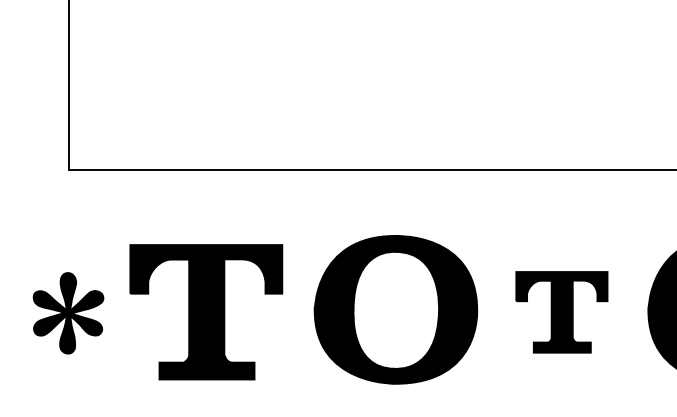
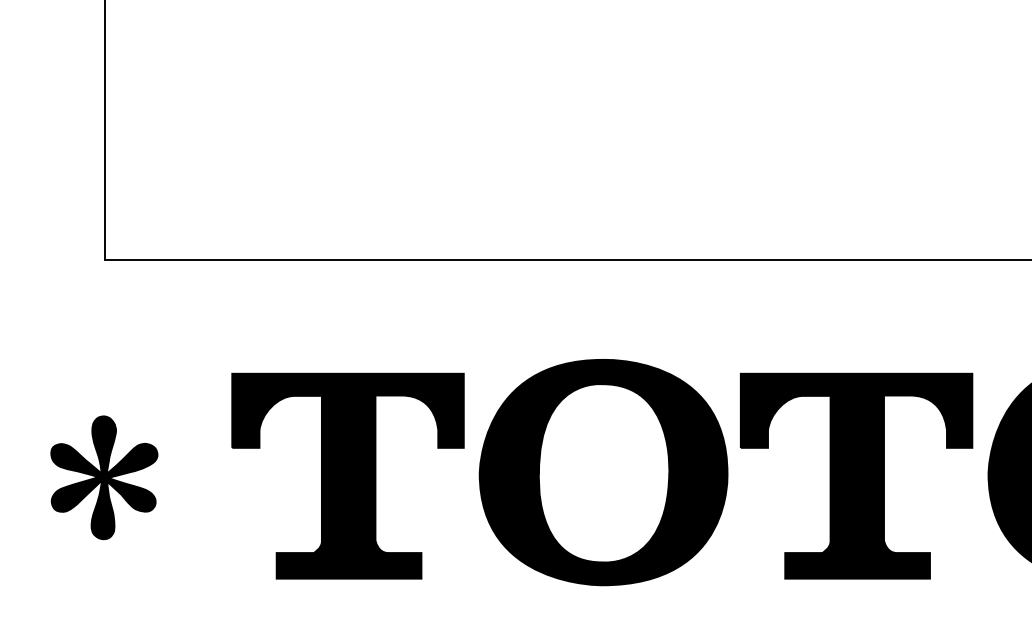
part: (206, 312) -> (348, 476), moved
part: (561, 312) -> (856, 476), size x1.67

